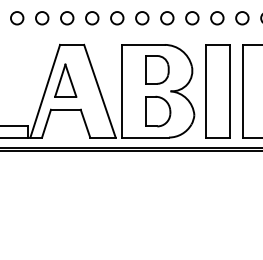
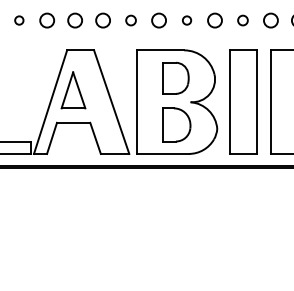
circle: (17, 18) -> (19, 20), size x0.6
circle: (116, 18) -> (130, 20), size x0.7
circle: (166, 18) -> (186, 20), size x0.6
circle: (216, 18) -> (242, 20), size x0.7

